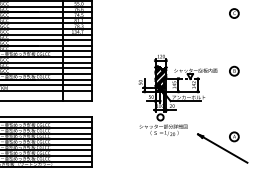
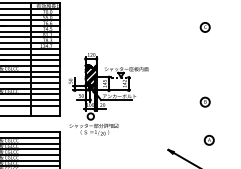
part: (234, 70) -> (205, 101), moved
part: (177, 94) -> (108, 93), moved
part: (234, 136) -> (209, 139), moved

